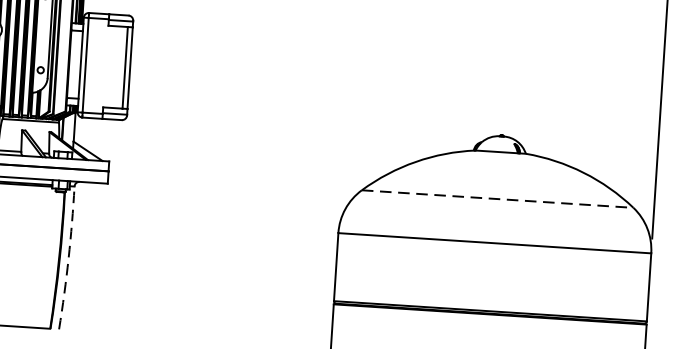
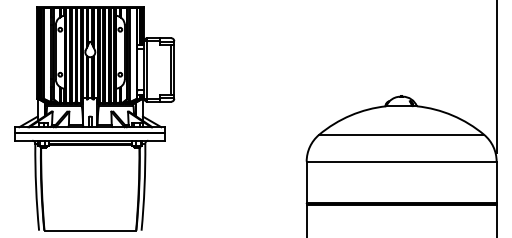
line: (499, 198) -> (402, 134), dashed -> solid
arc: (68, 258) -> (144, 187), dashed -> solid

